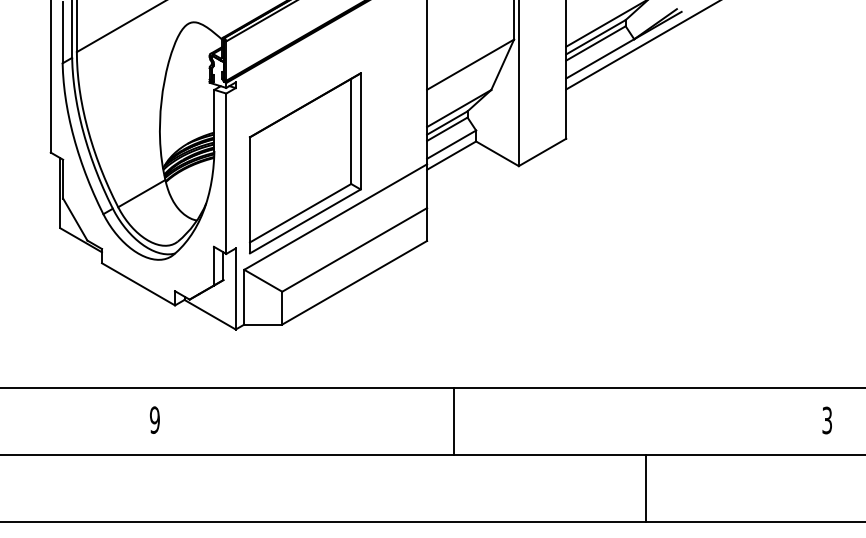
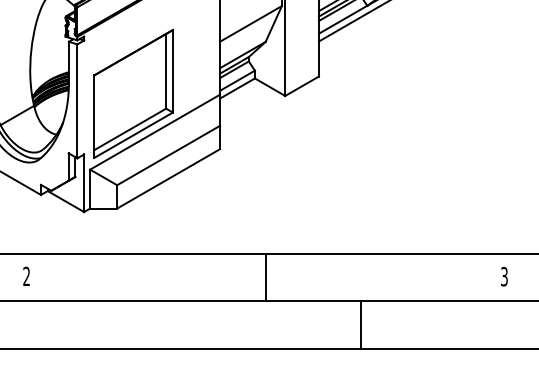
text: (154, 419) -> (26, 276), 9 -> 2
line: (454, 420) -> (265, 276), moved
line: (646, 488) -> (361, 325), moved

